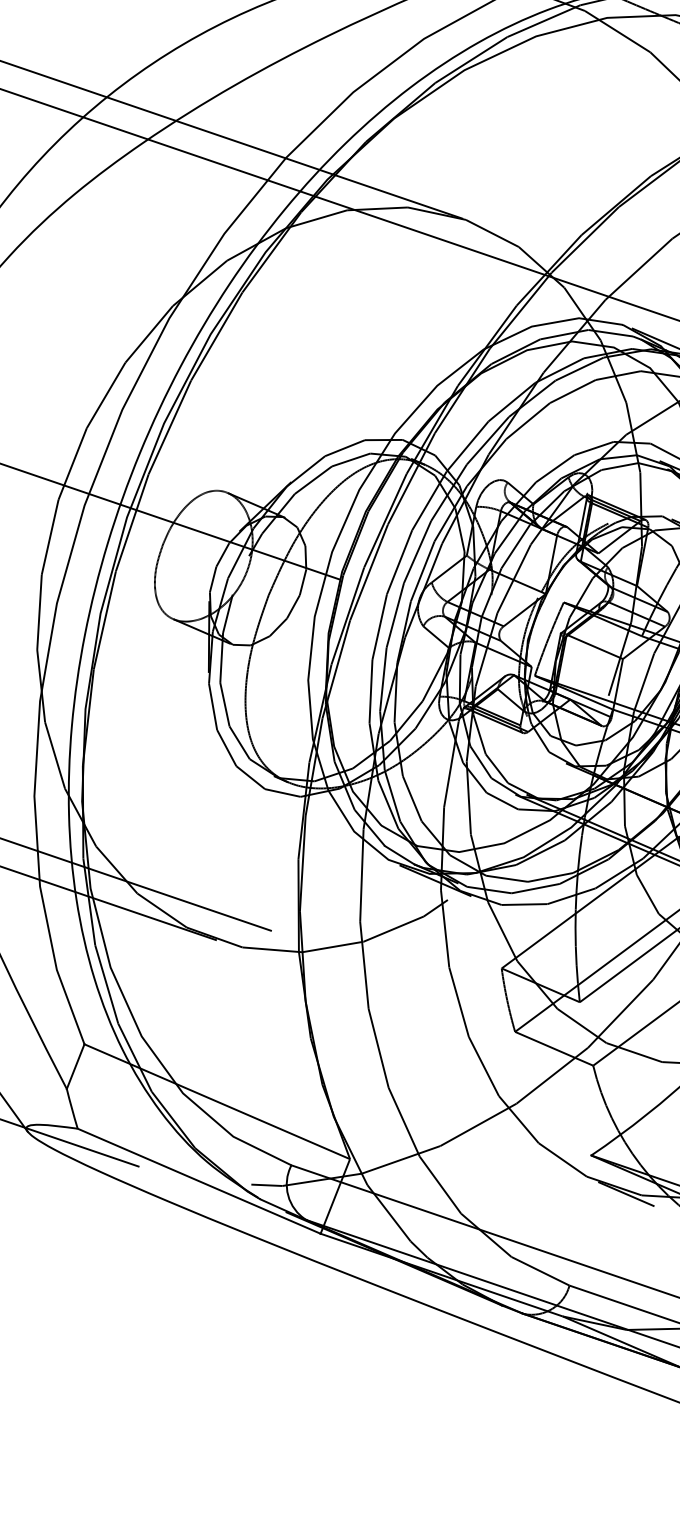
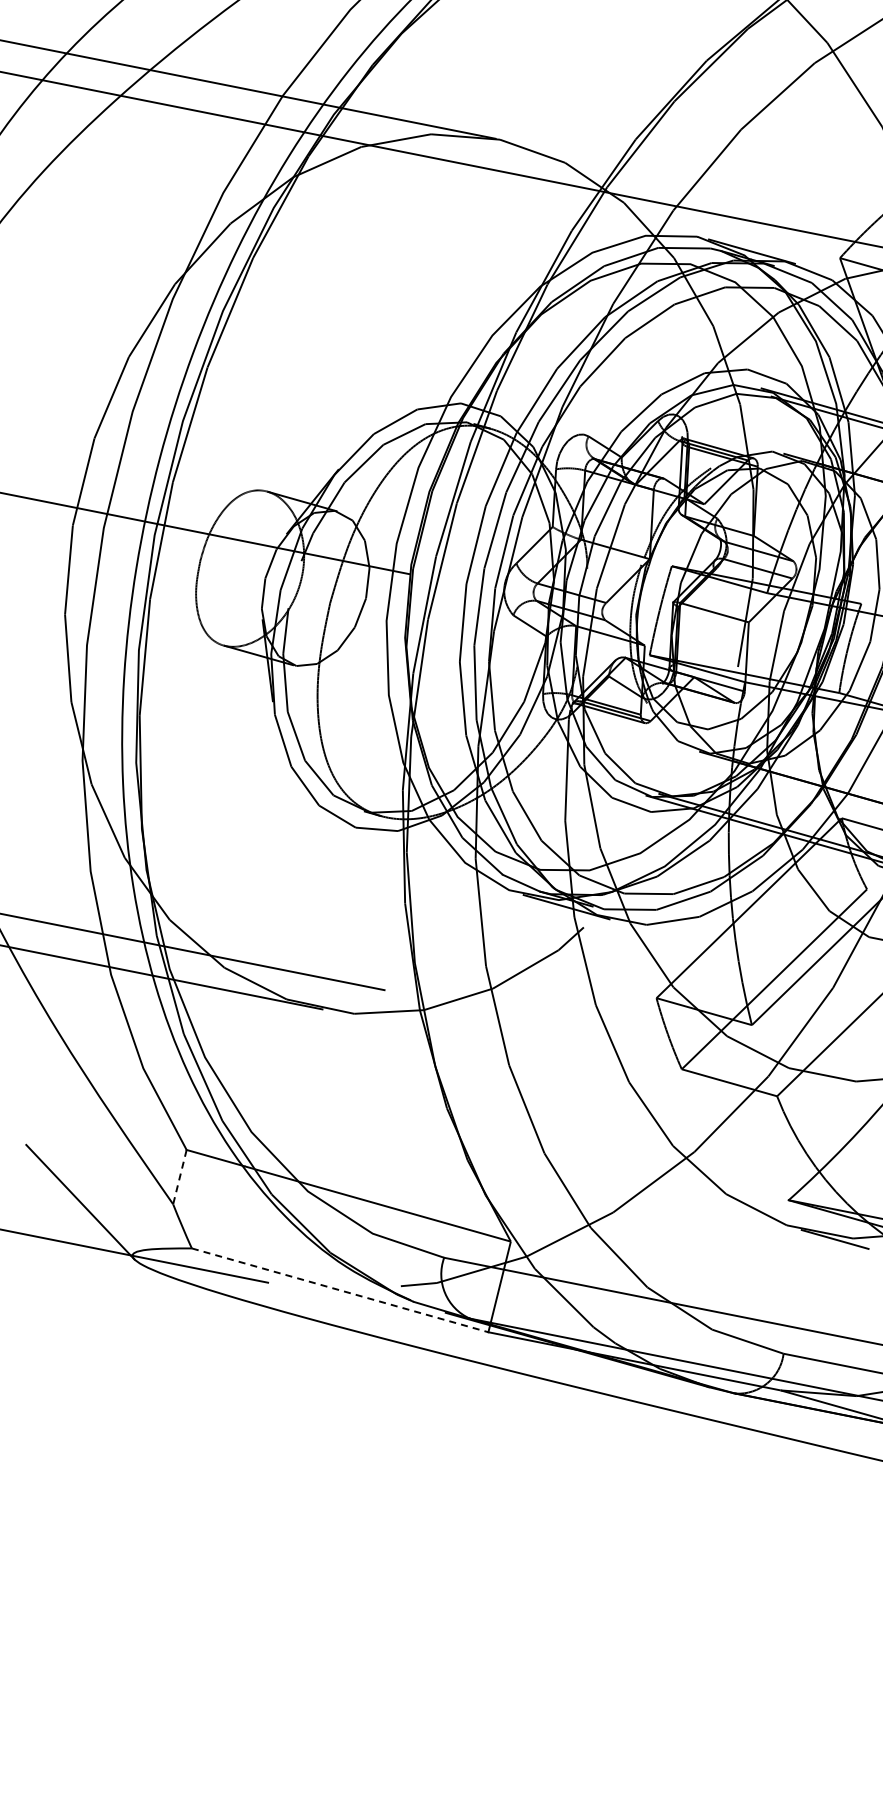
line: (75, 1066) -> (179, 1177), solid -> dashed
line: (199, 1181) -> (340, 1290), solid -> dashed

